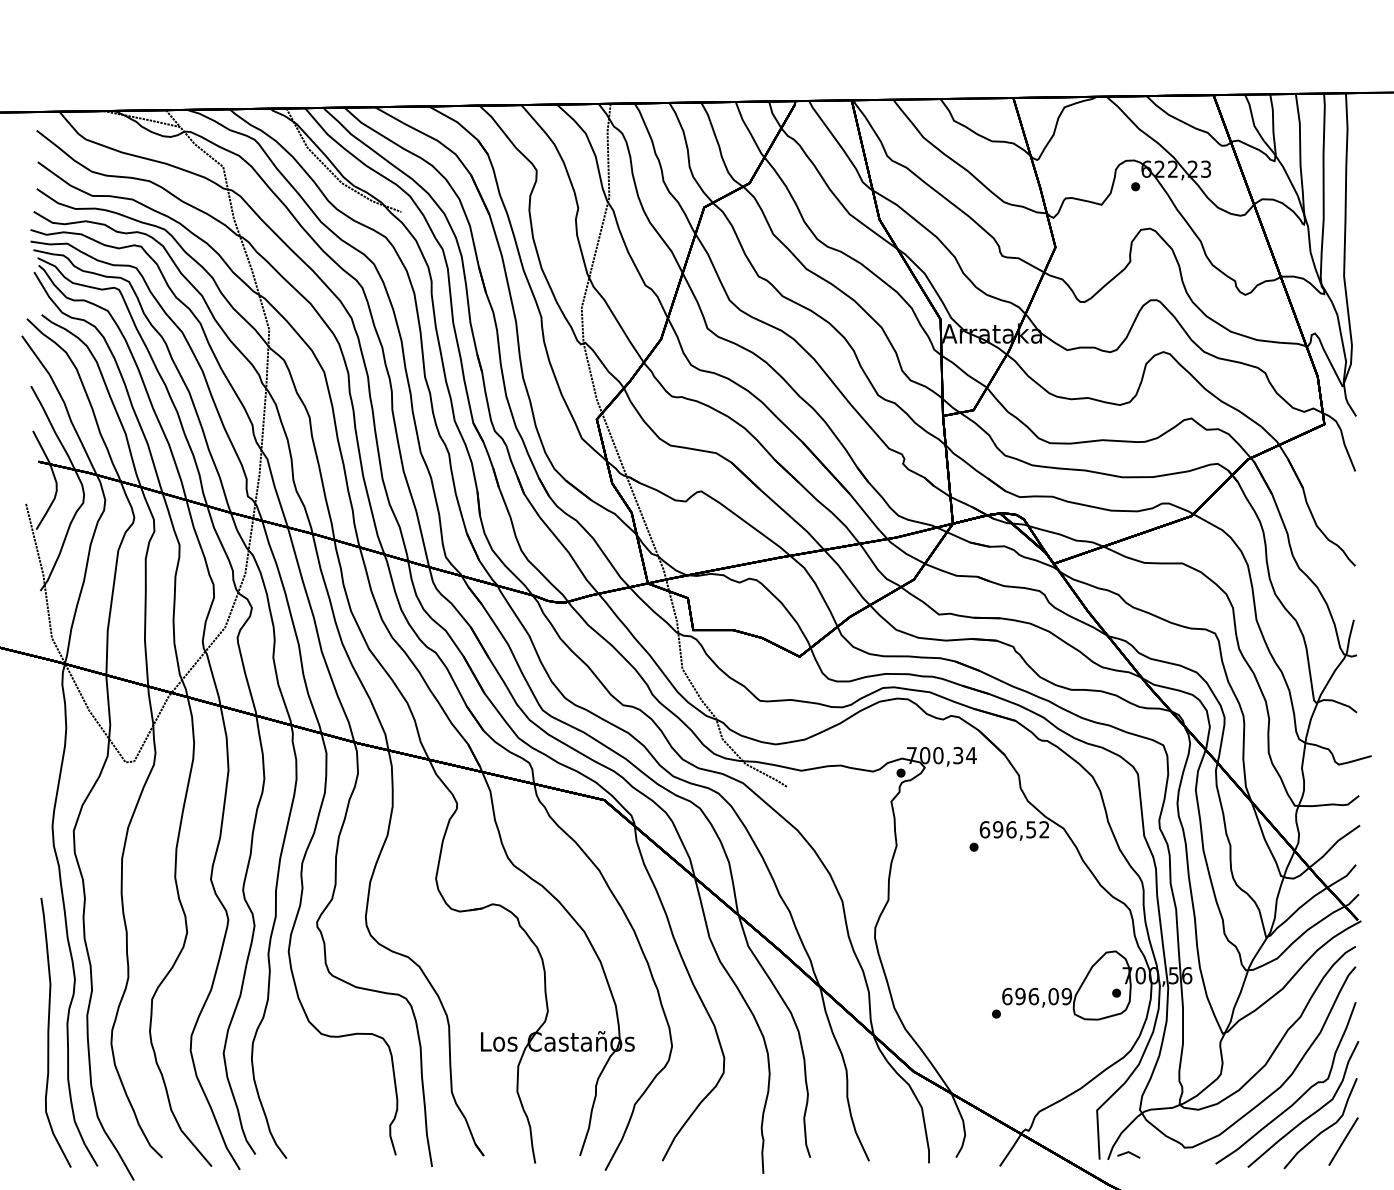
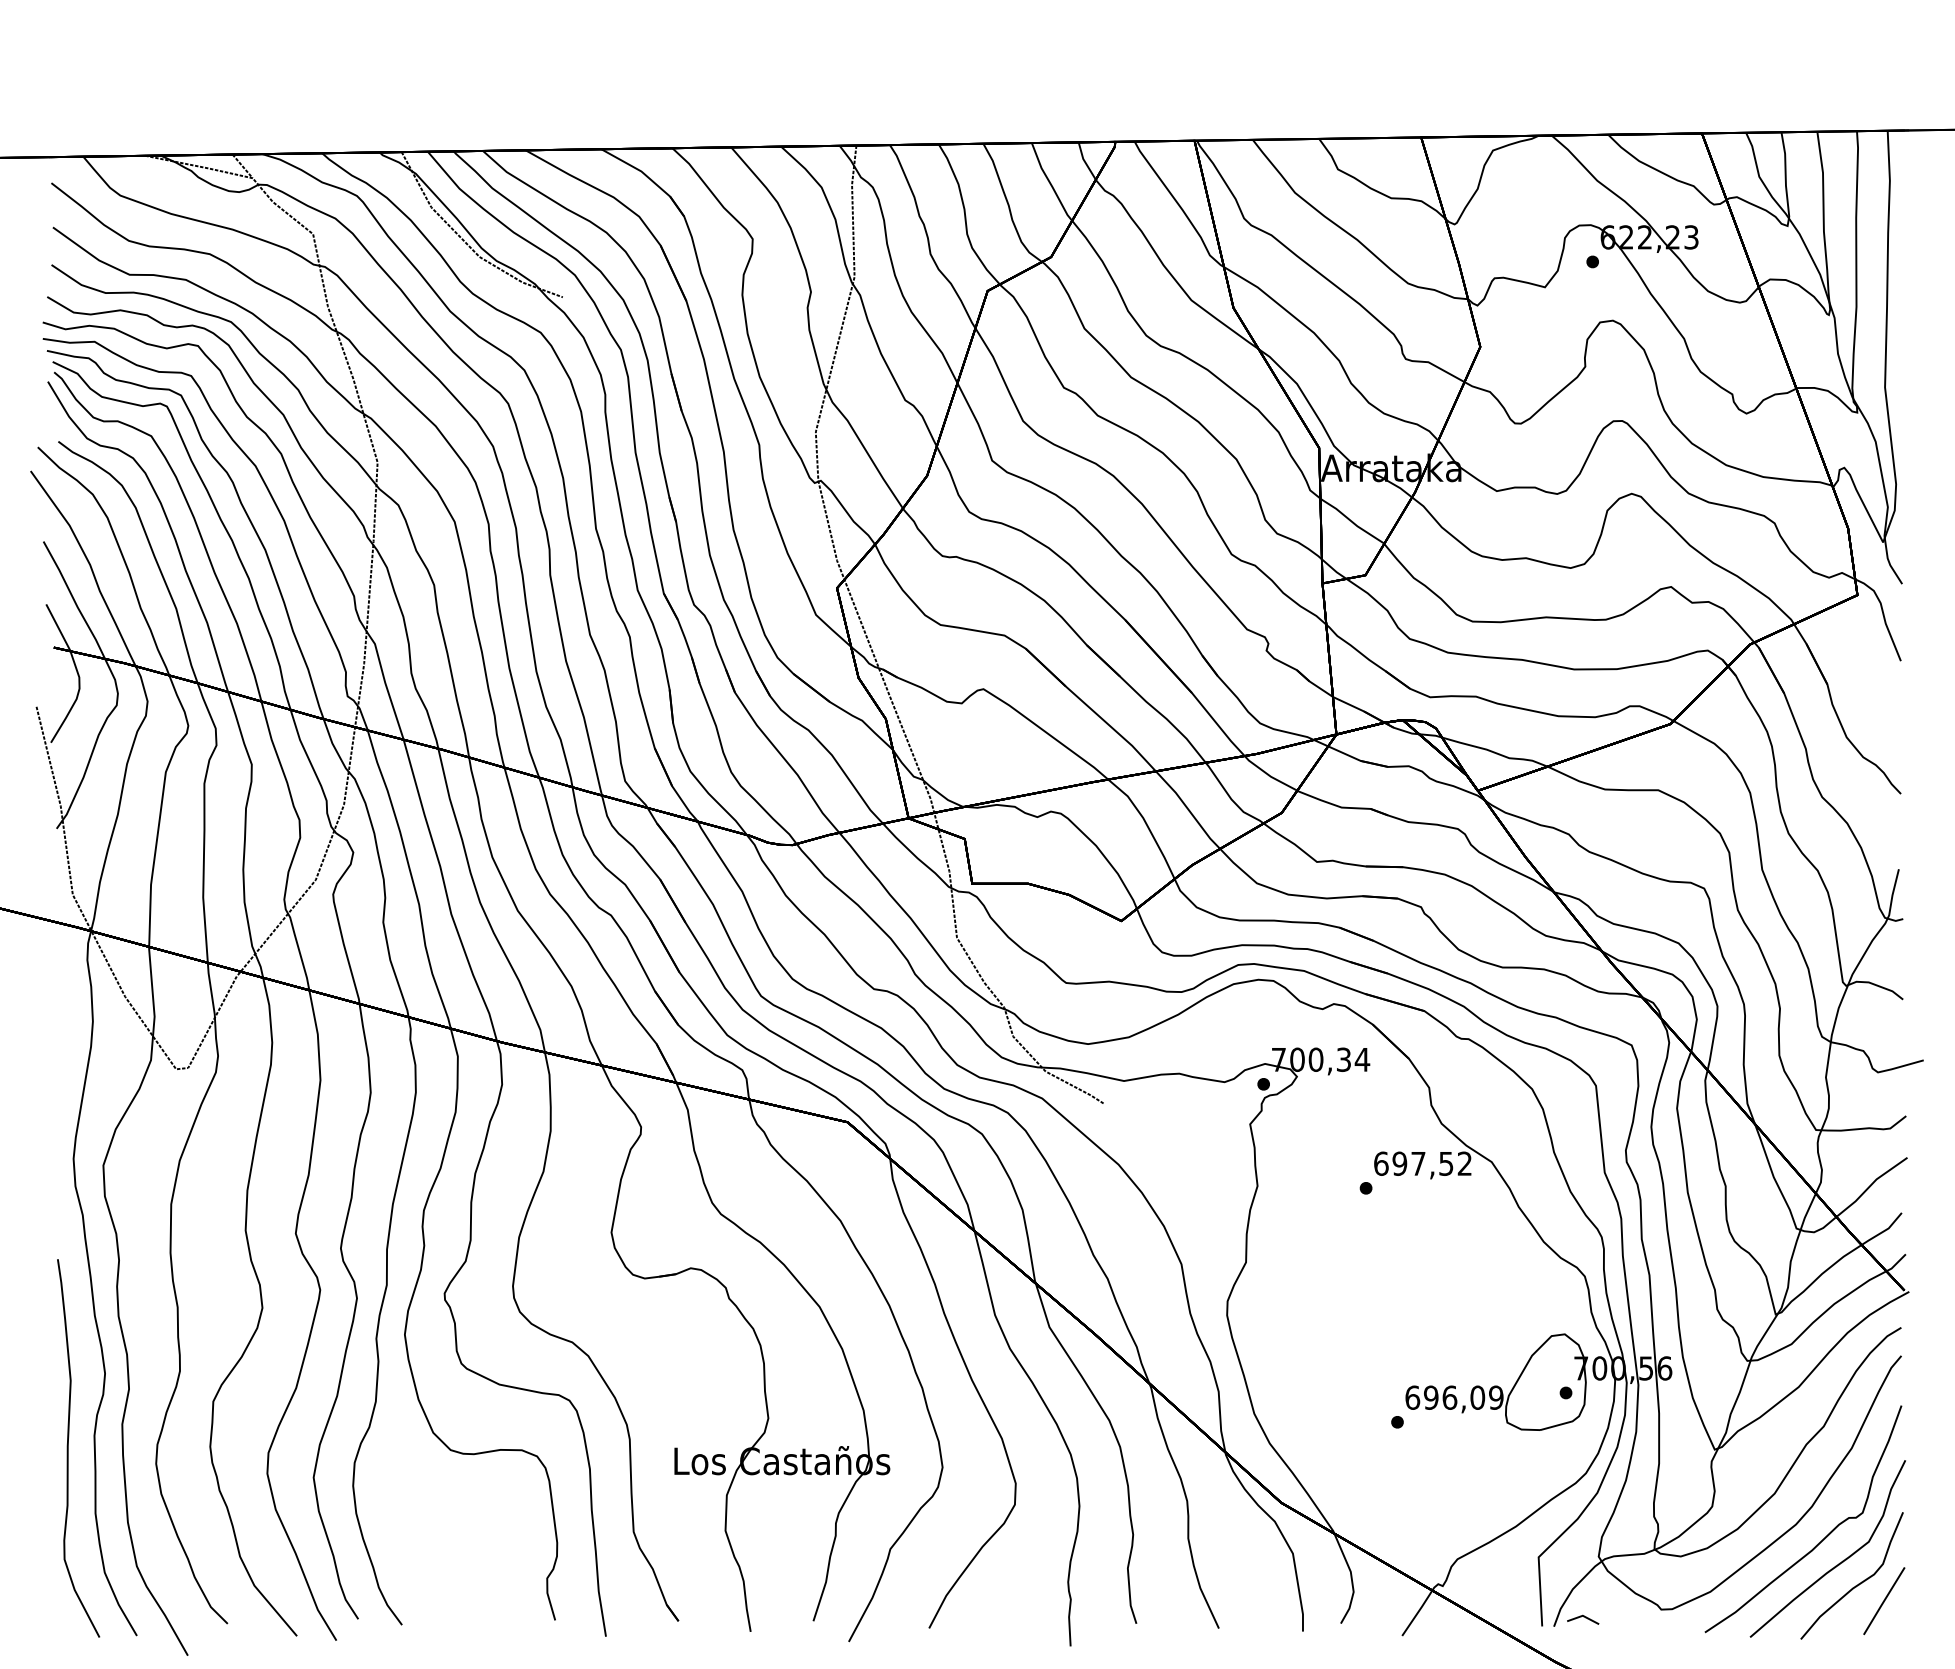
text: (1011, 829) -> (1418, 1163), 696,52 -> 697,52

